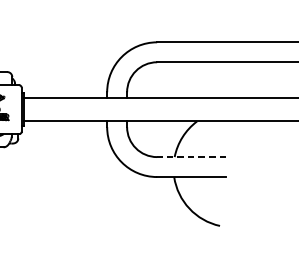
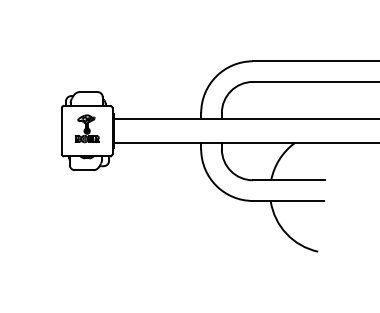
line: (191, 157) -> (288, 180), dashed -> solid

